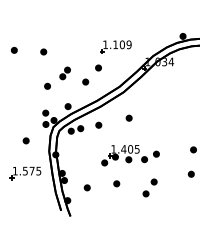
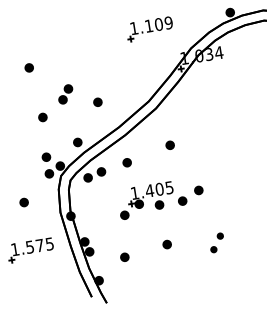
part: (115, 46) -> (149, 28), moved
part: (98, 67) -> (113, 77), removed
part: (130, 155) -> (161, 198), moved
part: (149, 187) -> (216, 242), size x0.7

